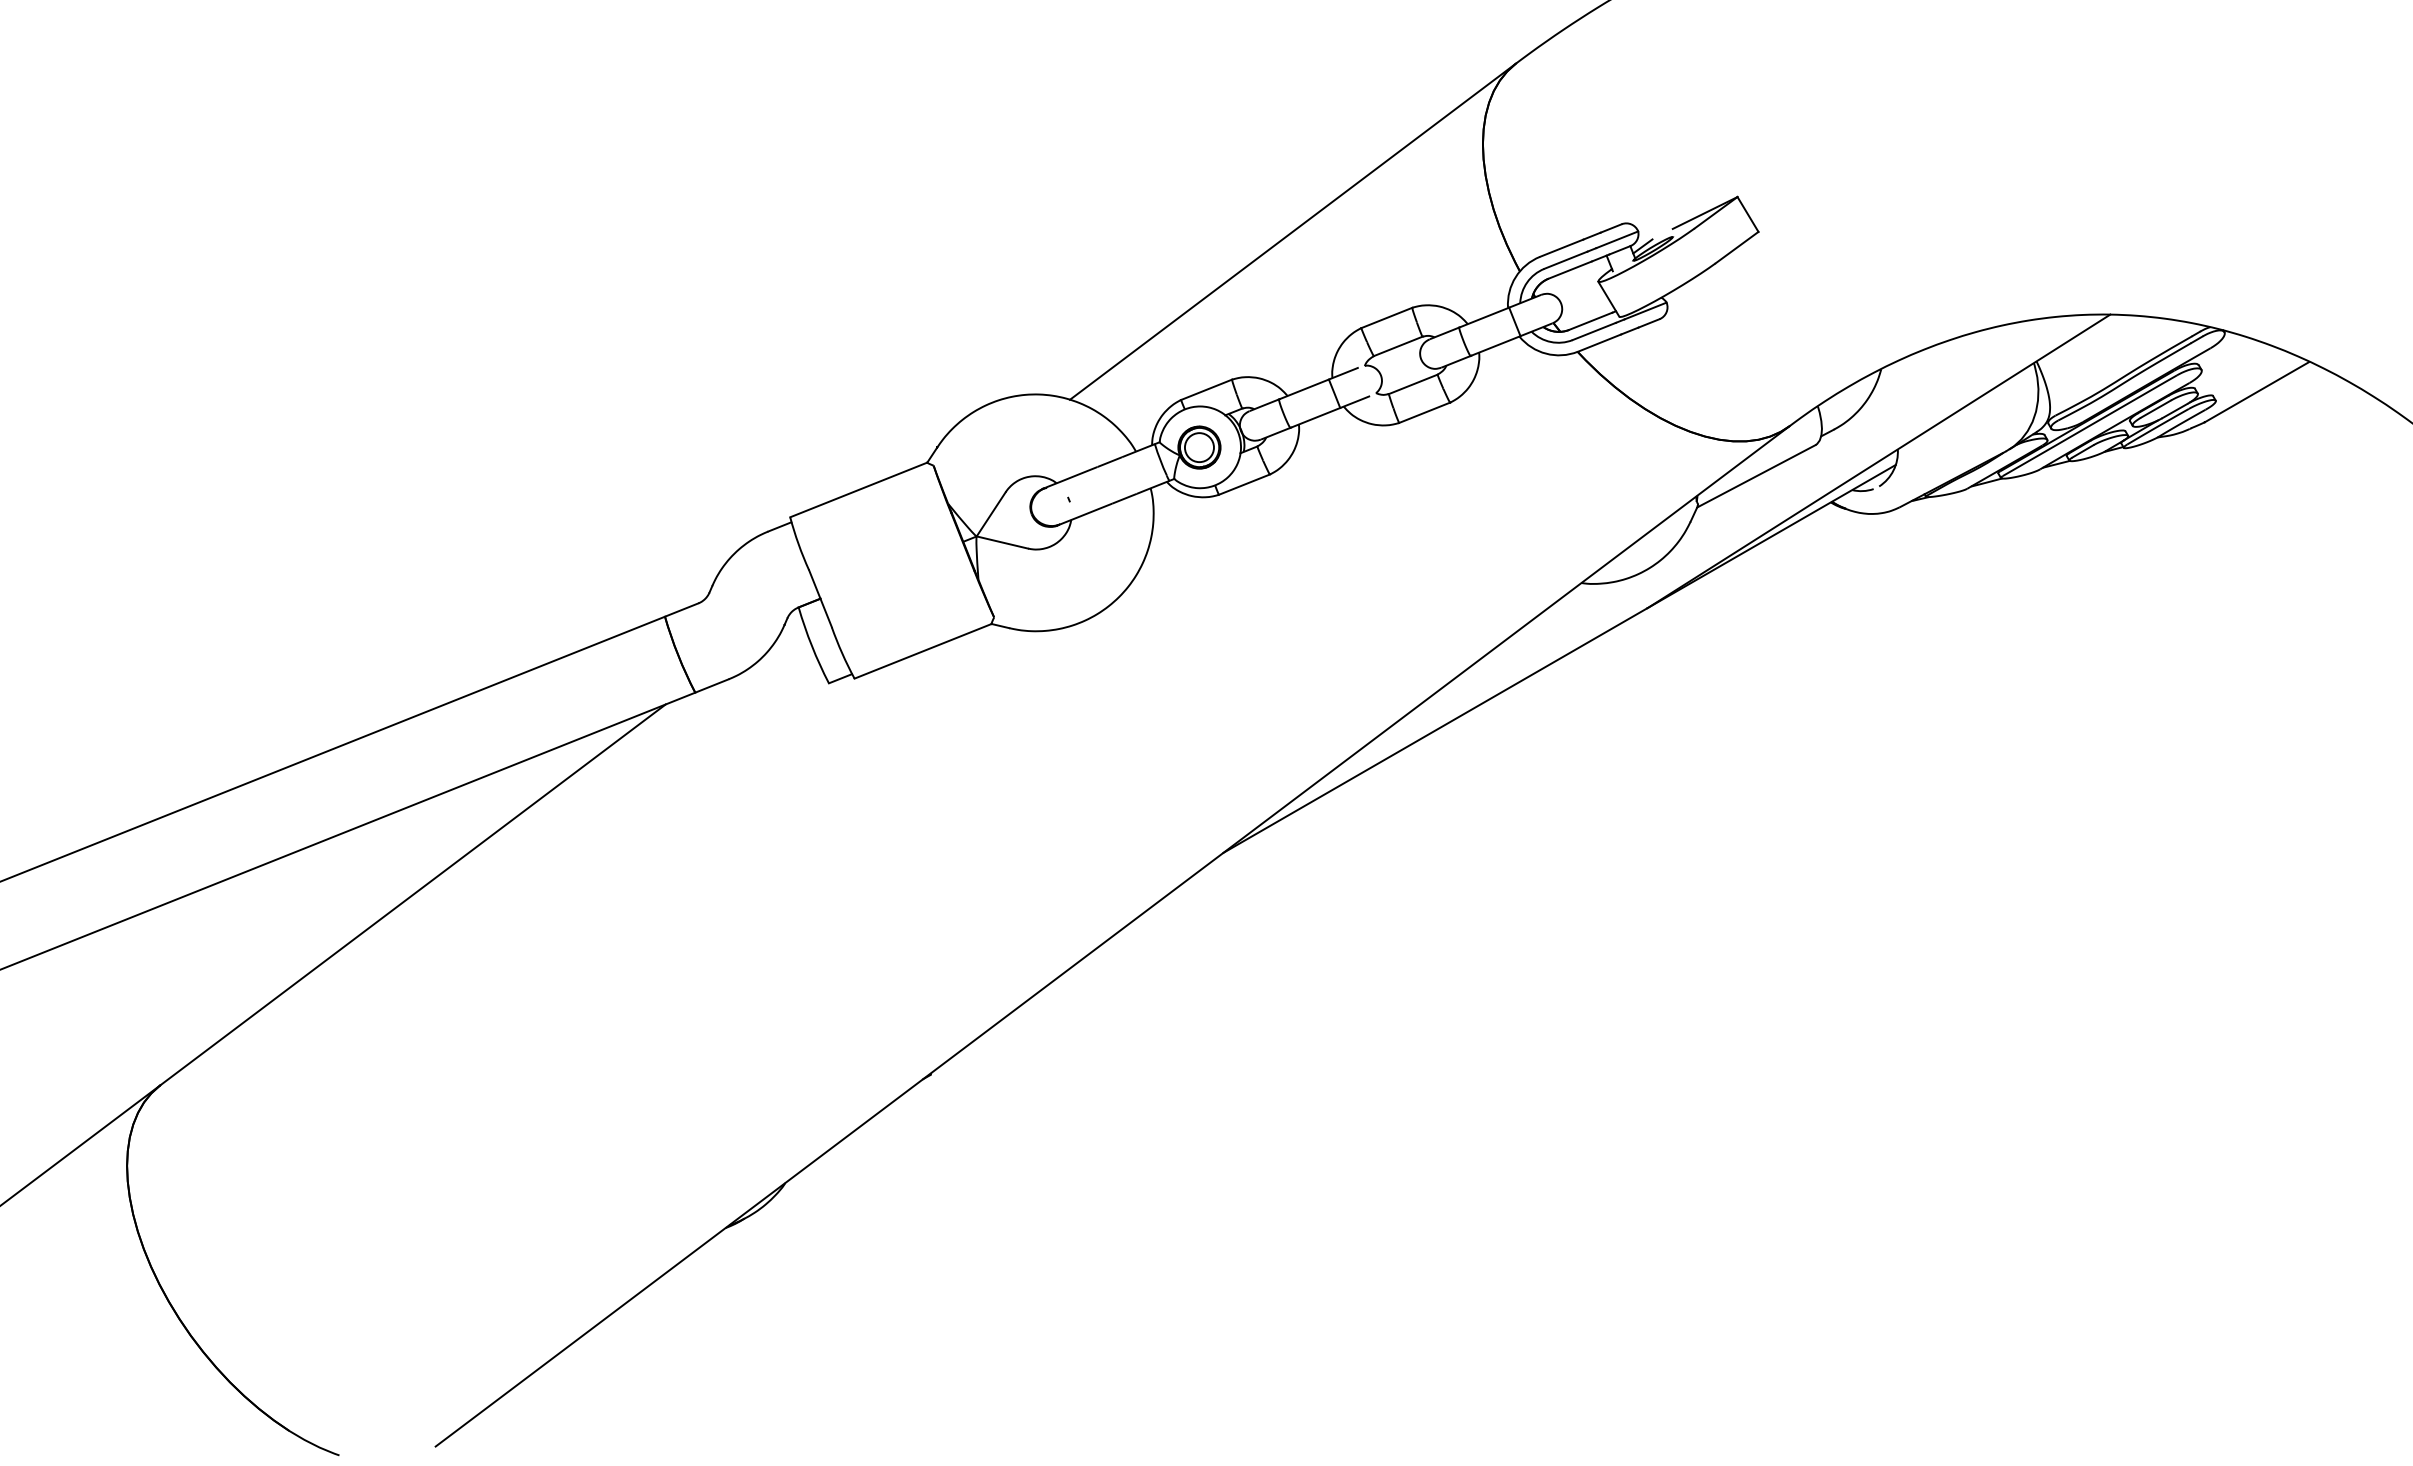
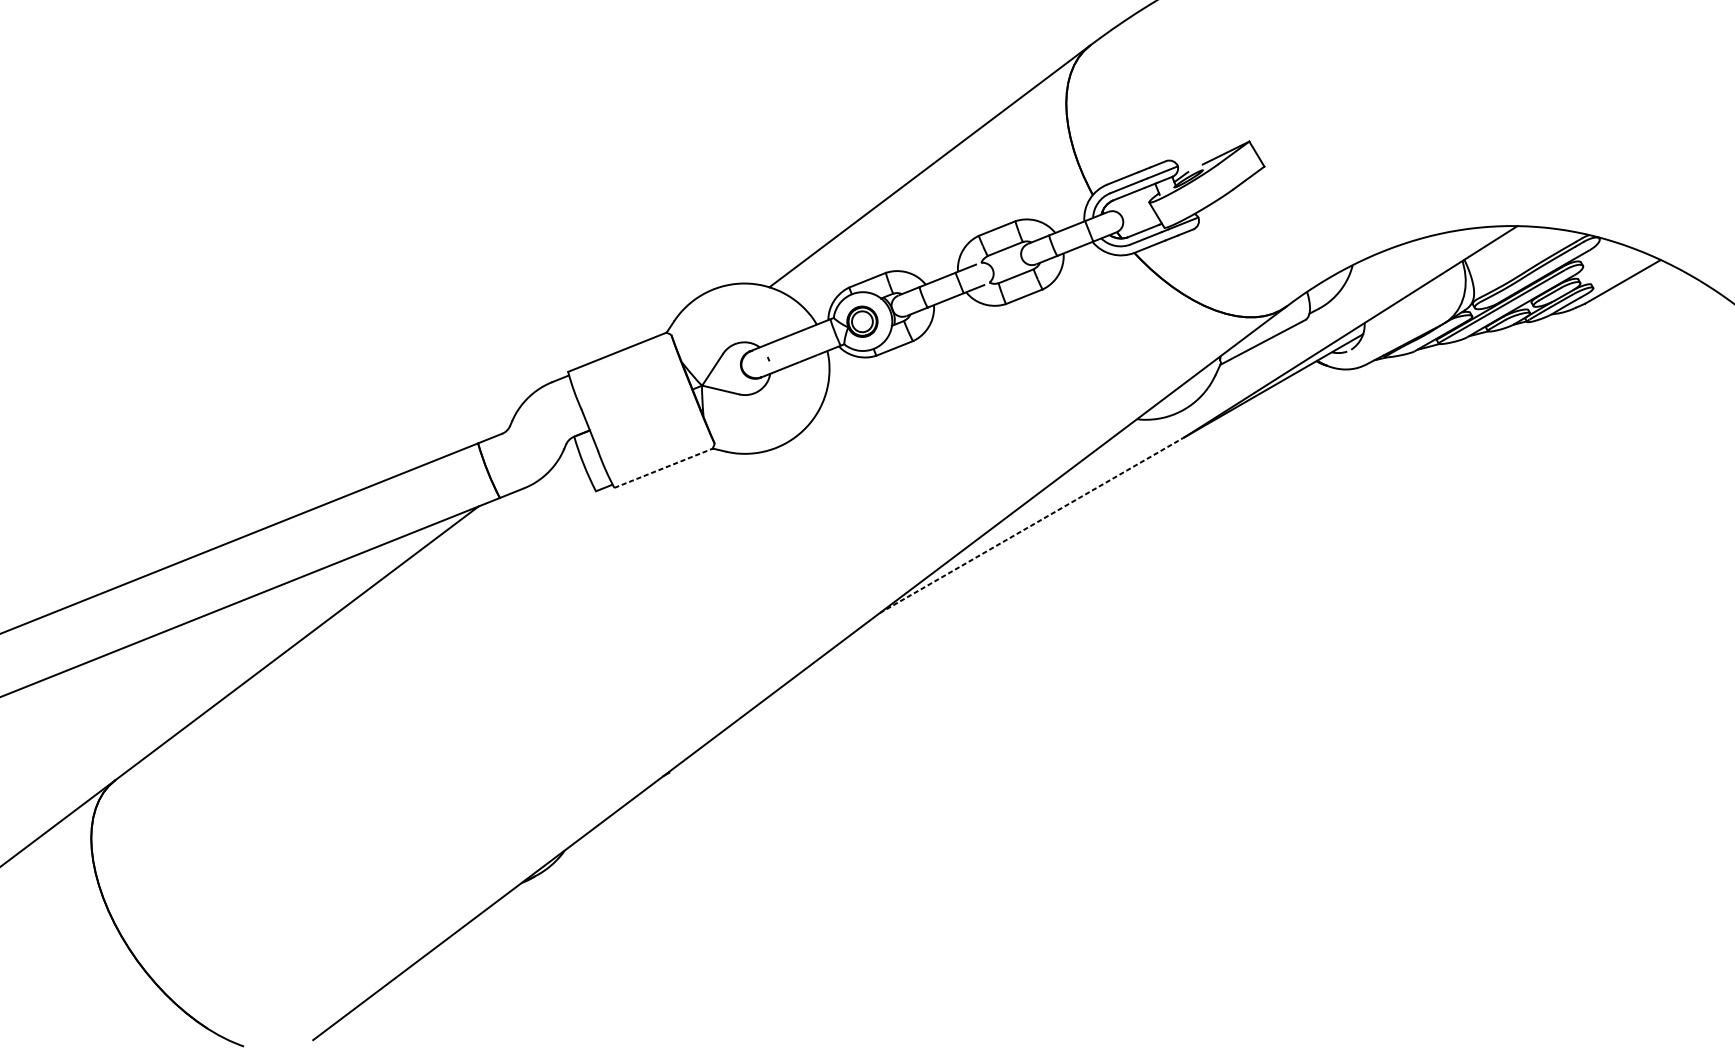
line: (923, 651) -> (663, 468), solid -> dashed
line: (1435, 730) -> (1032, 525), solid -> dashed

